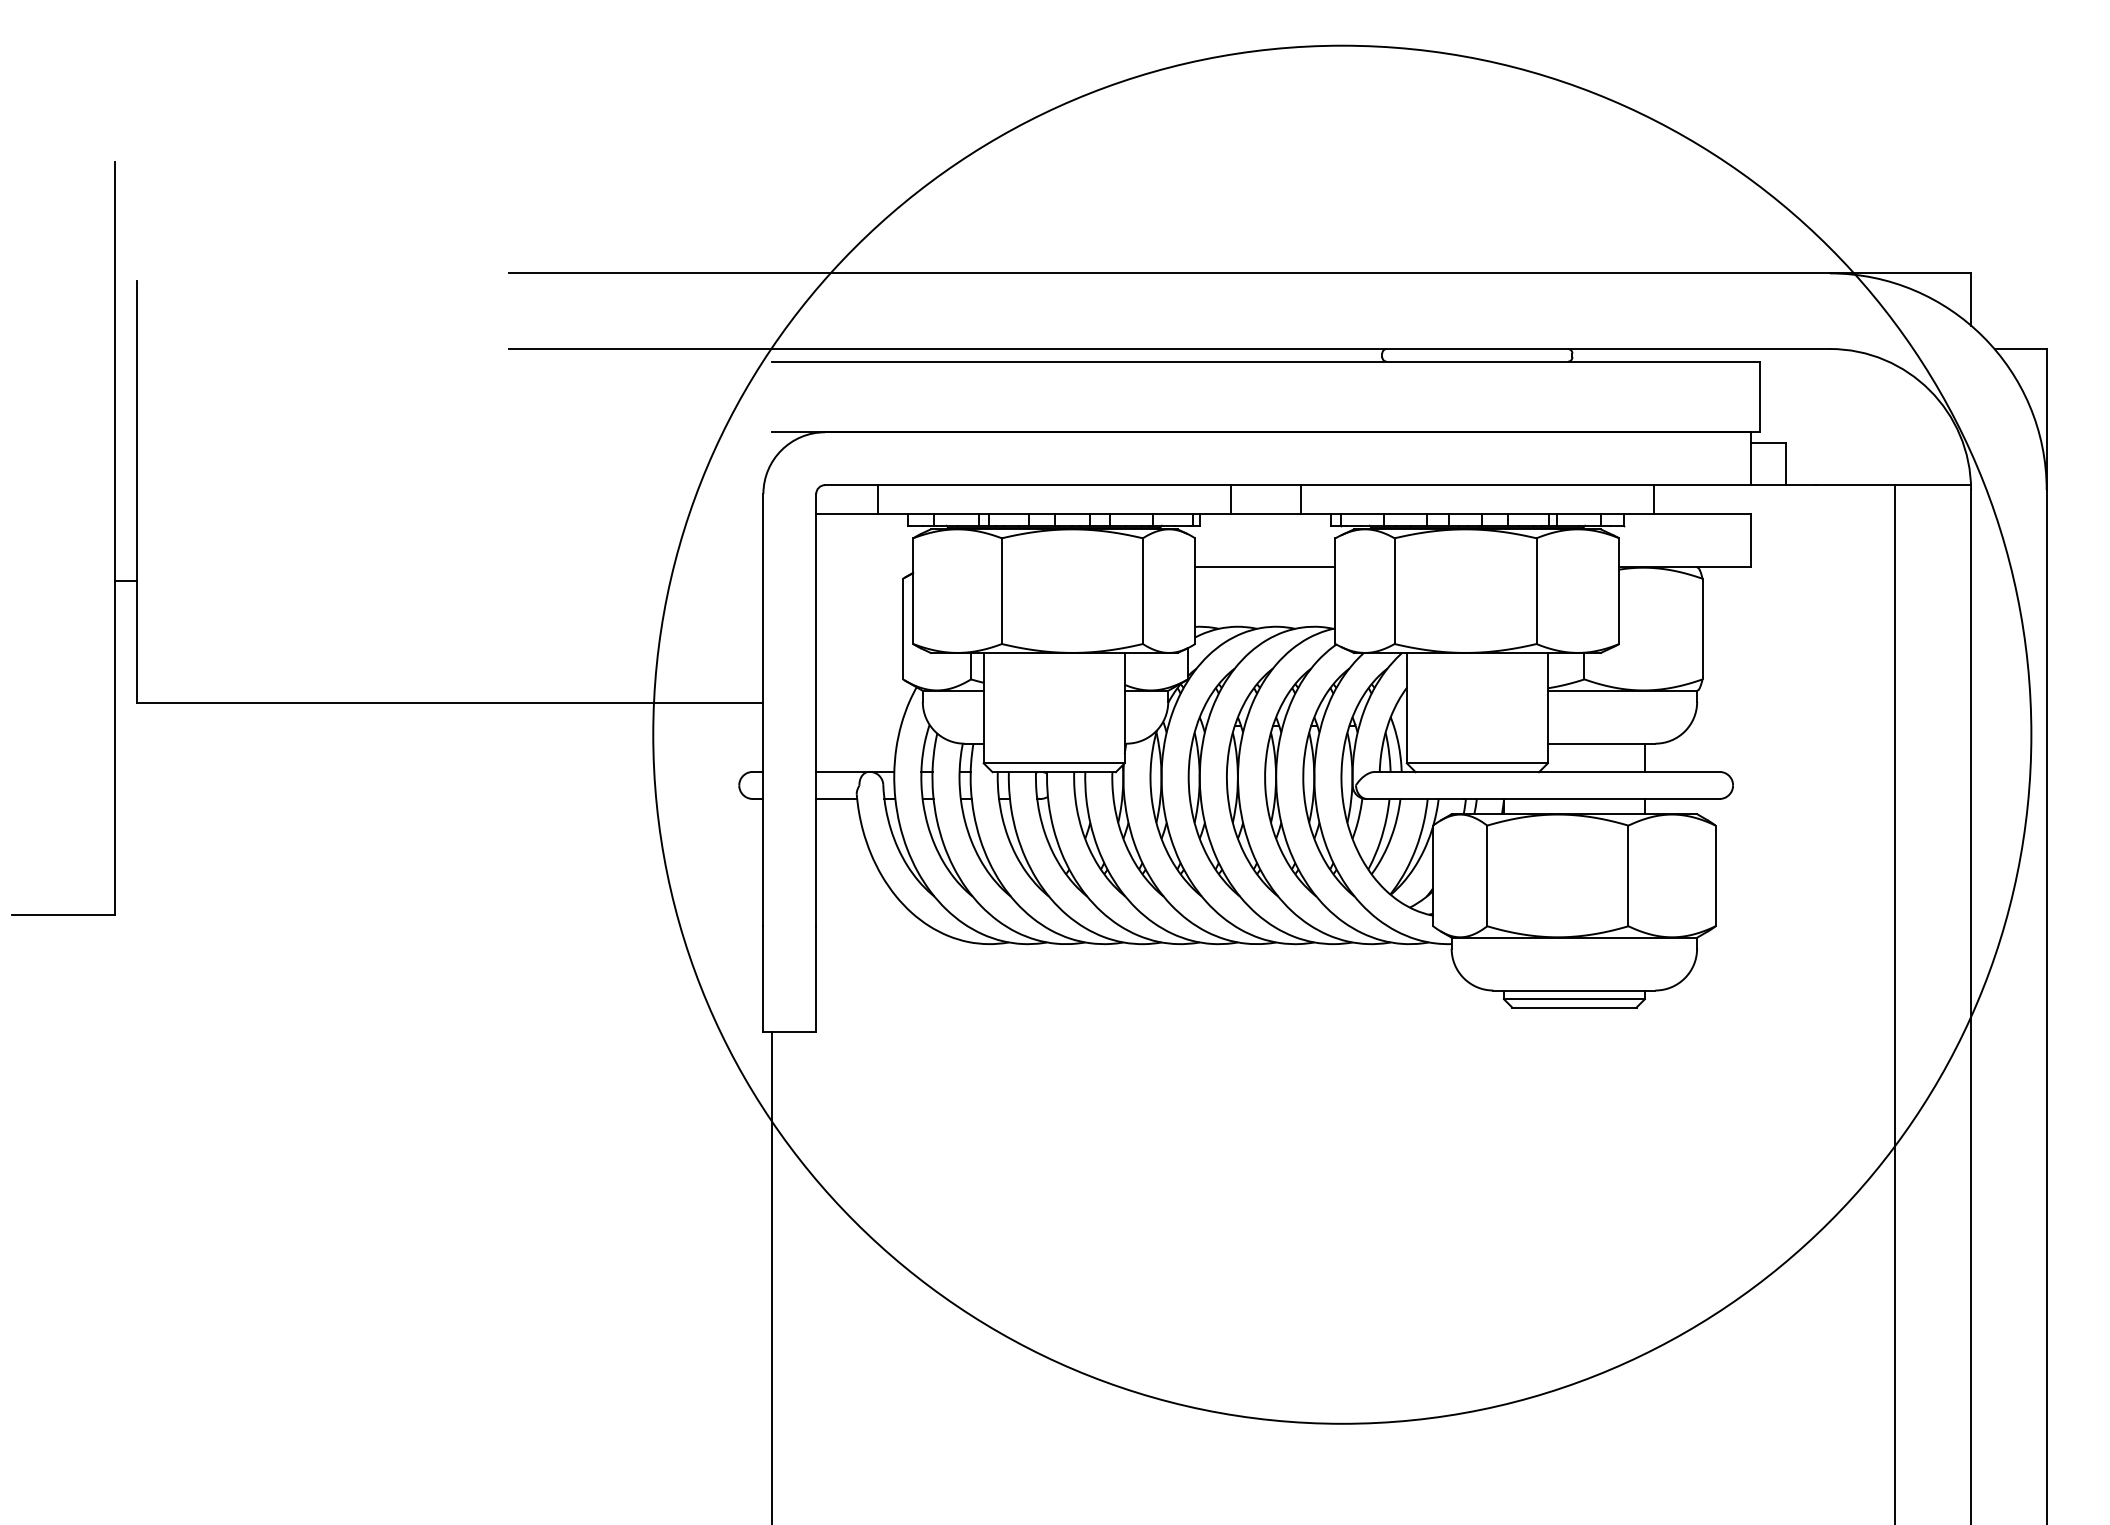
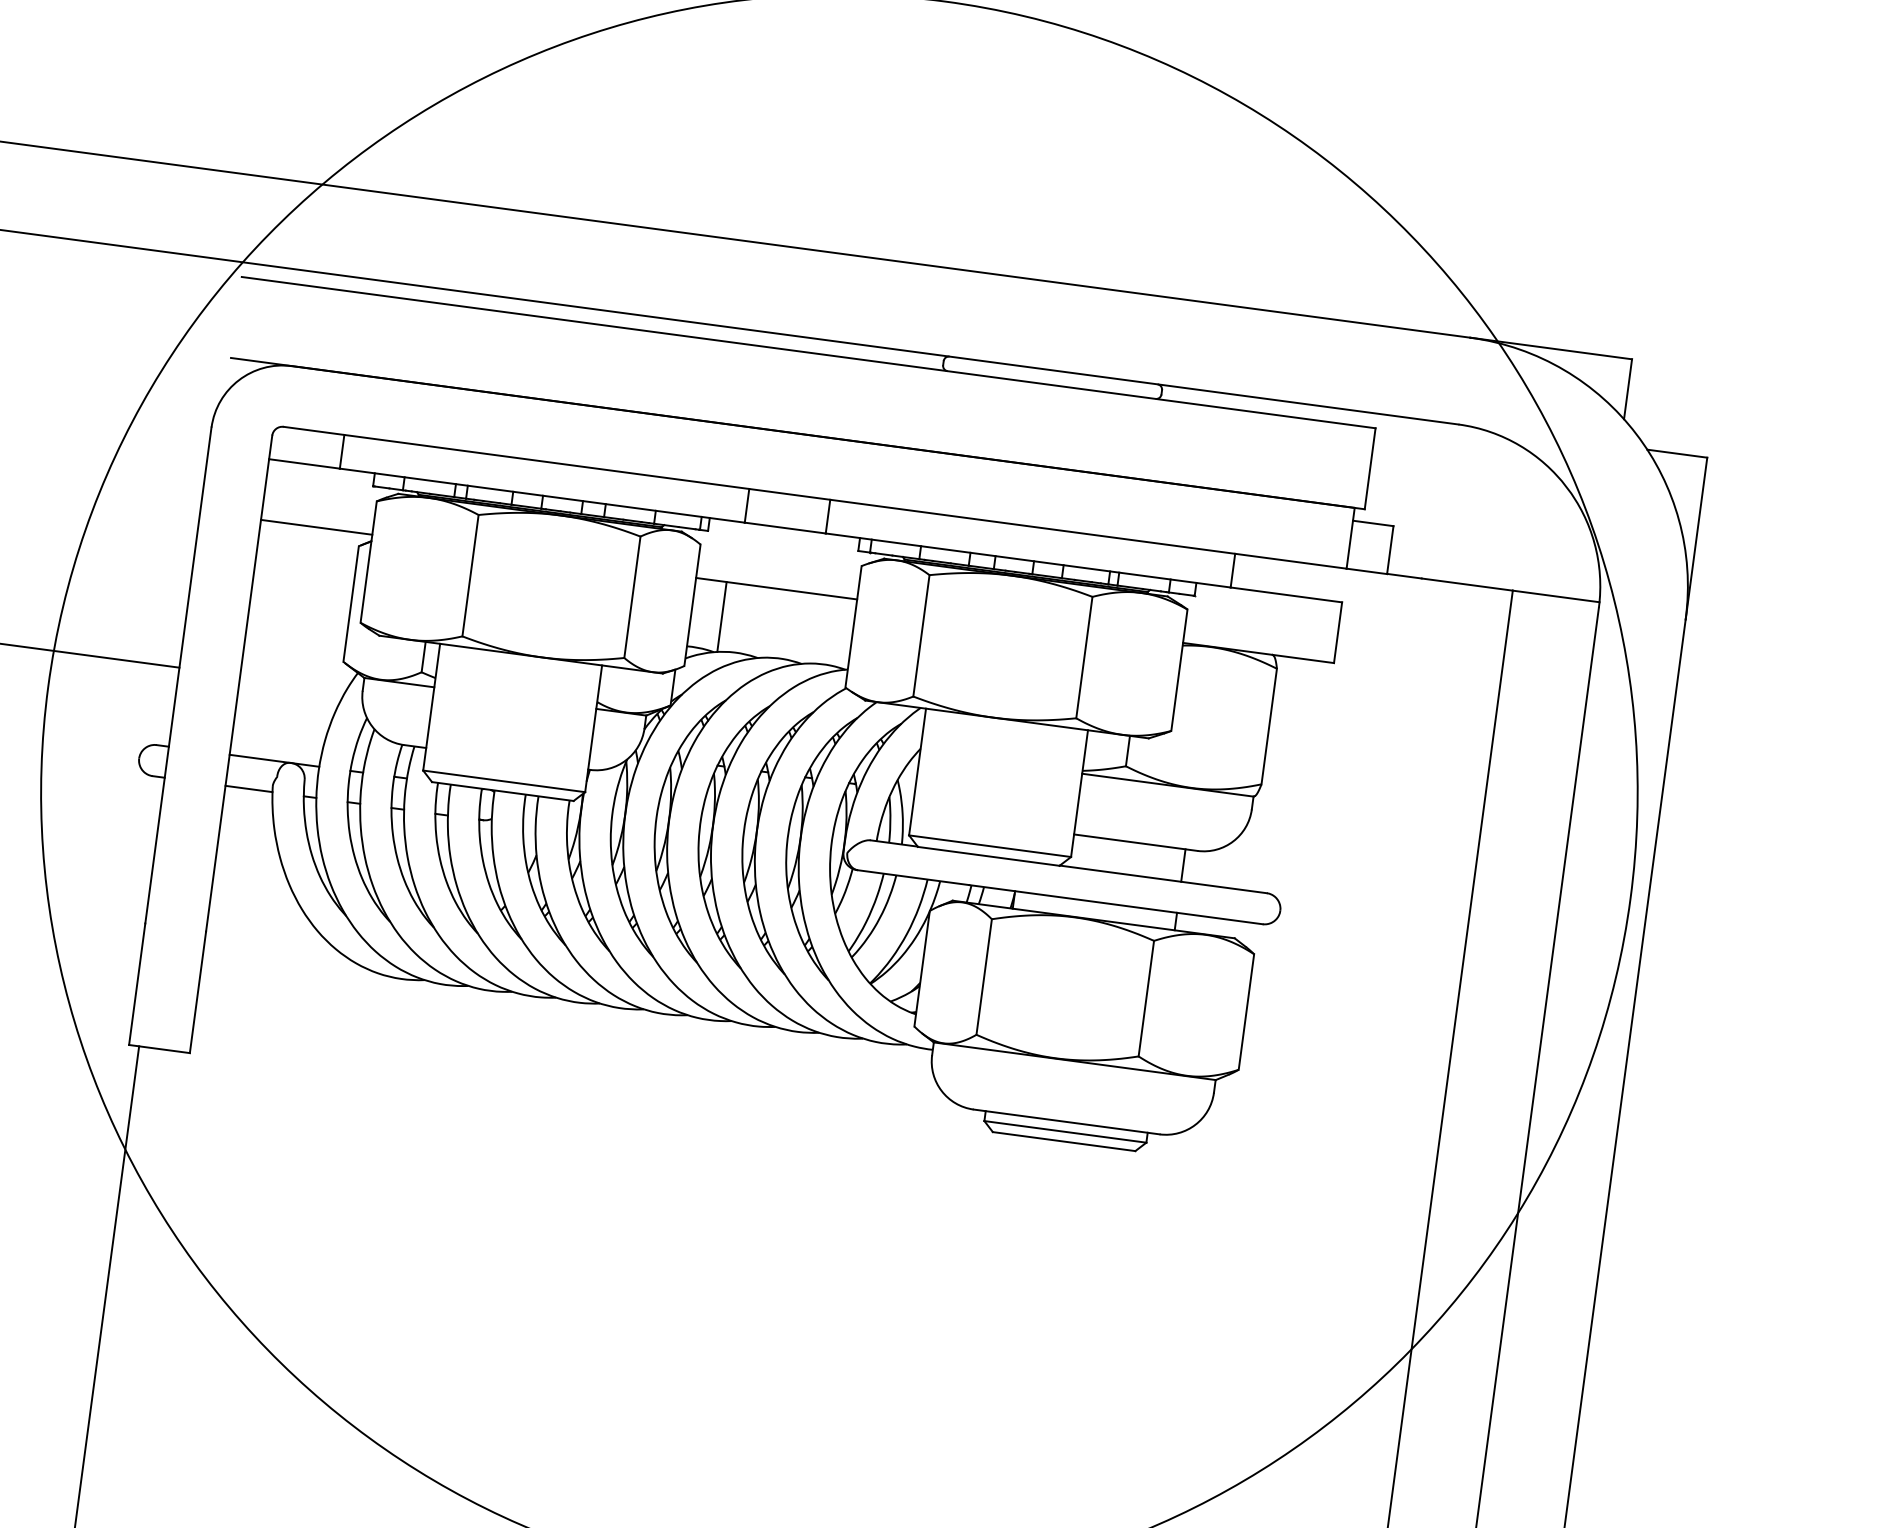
line: (864, 567) -> (316, 527), added
line: (1221, 597) -> (721, 616), added

